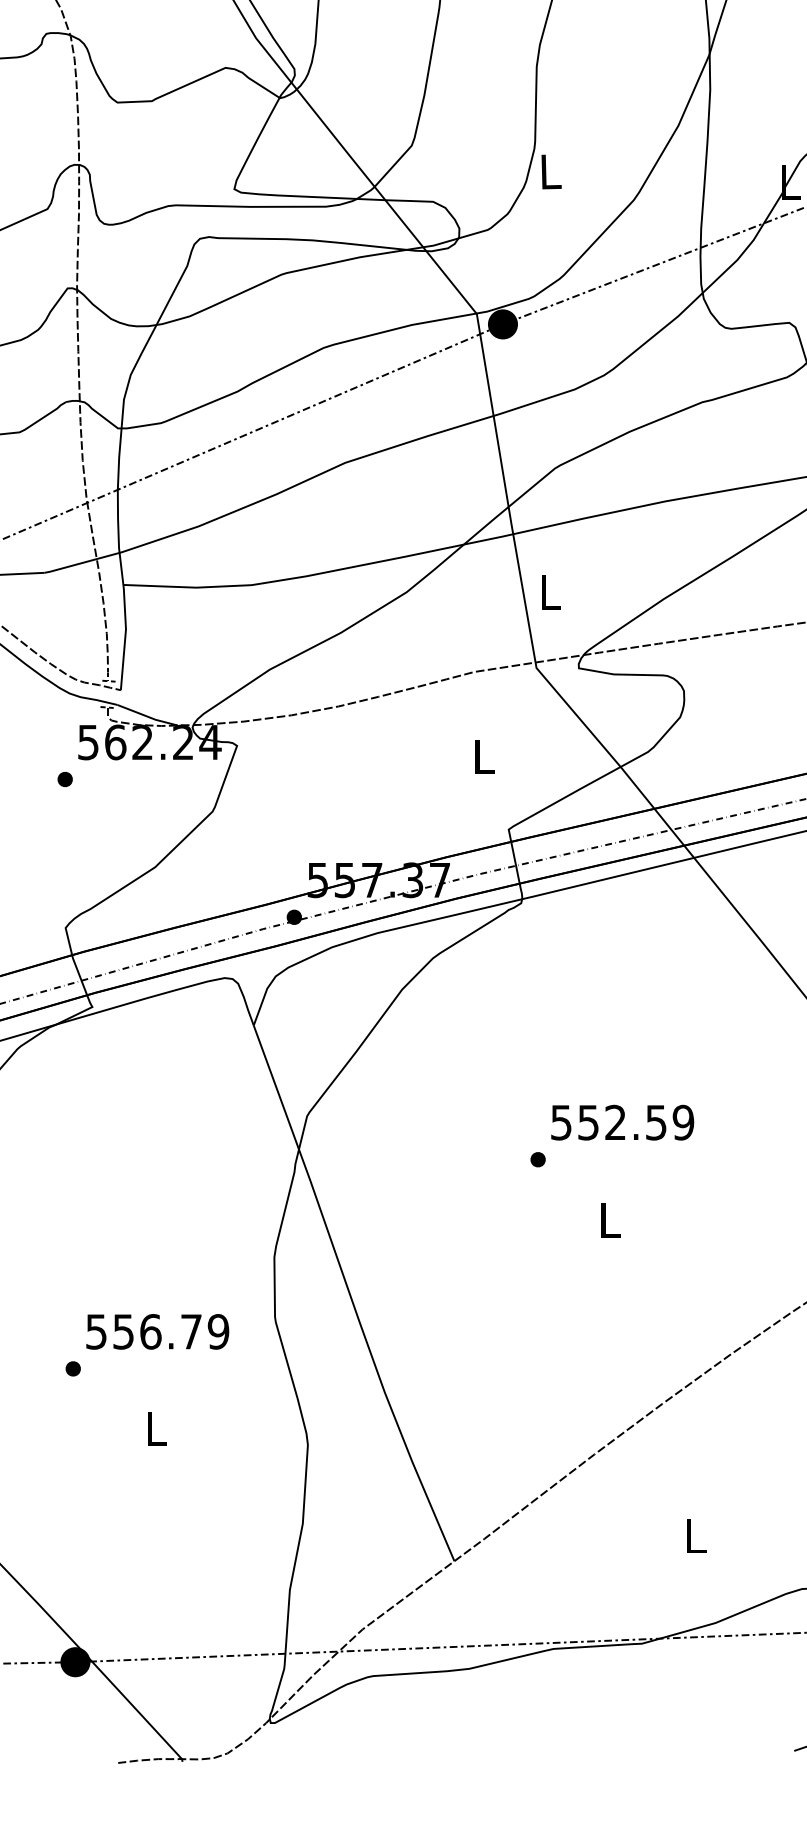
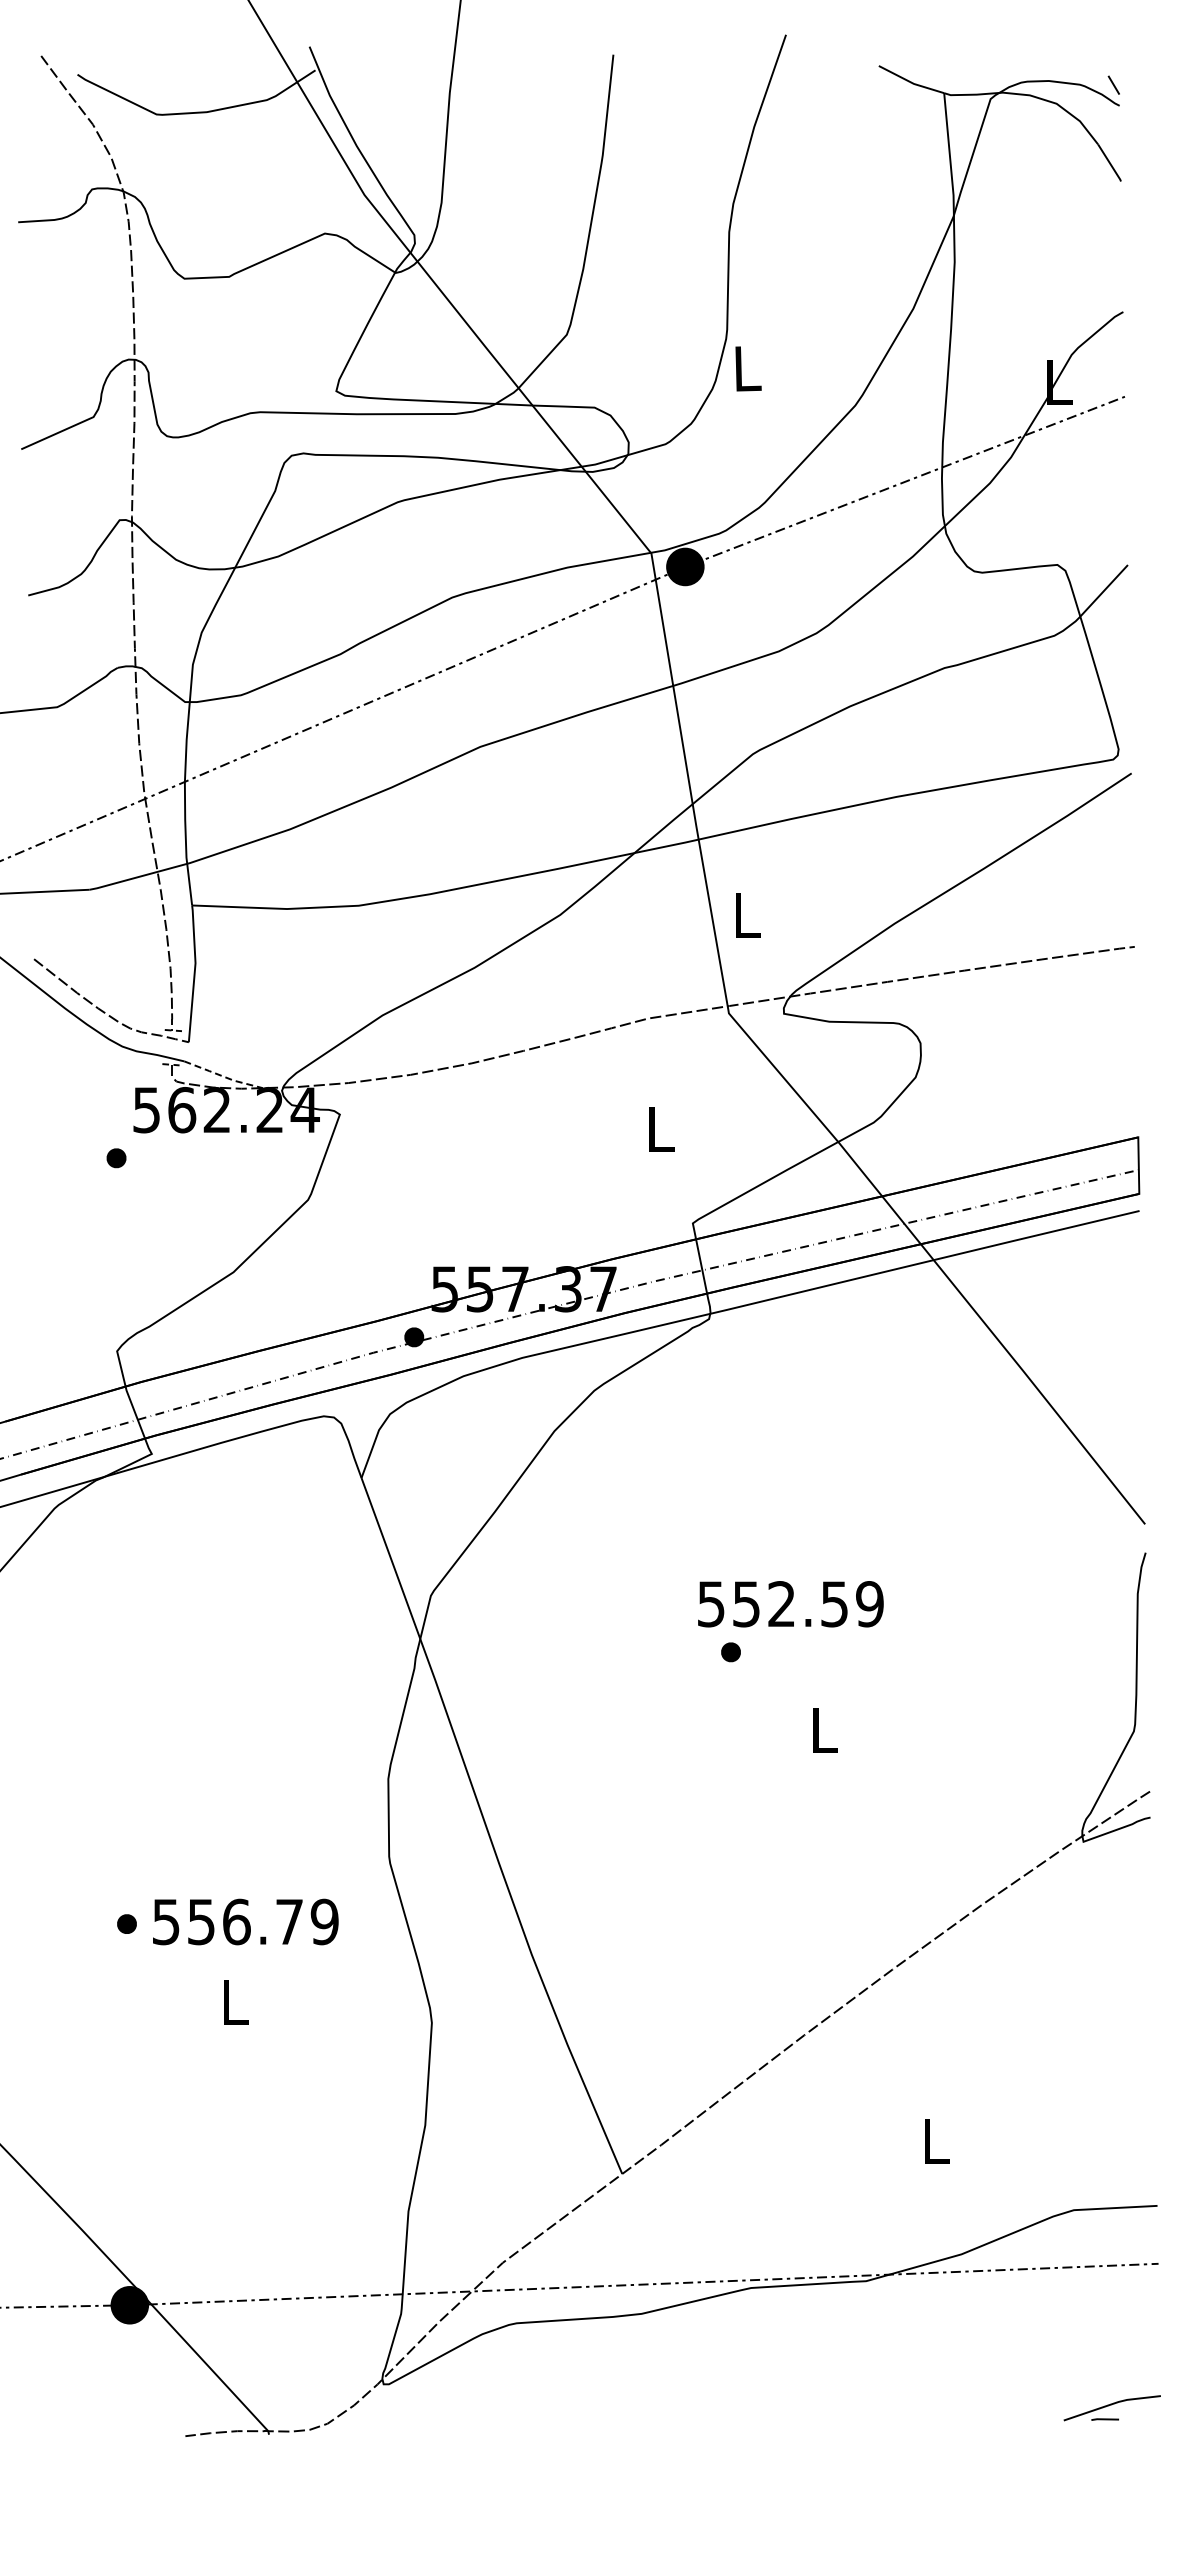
line: (147, 716) -> (223, 1076), solid -> dashed
text: (622, 1122) -> (790, 1604), moved
text: (157, 1331) -> (245, 1921), moved

